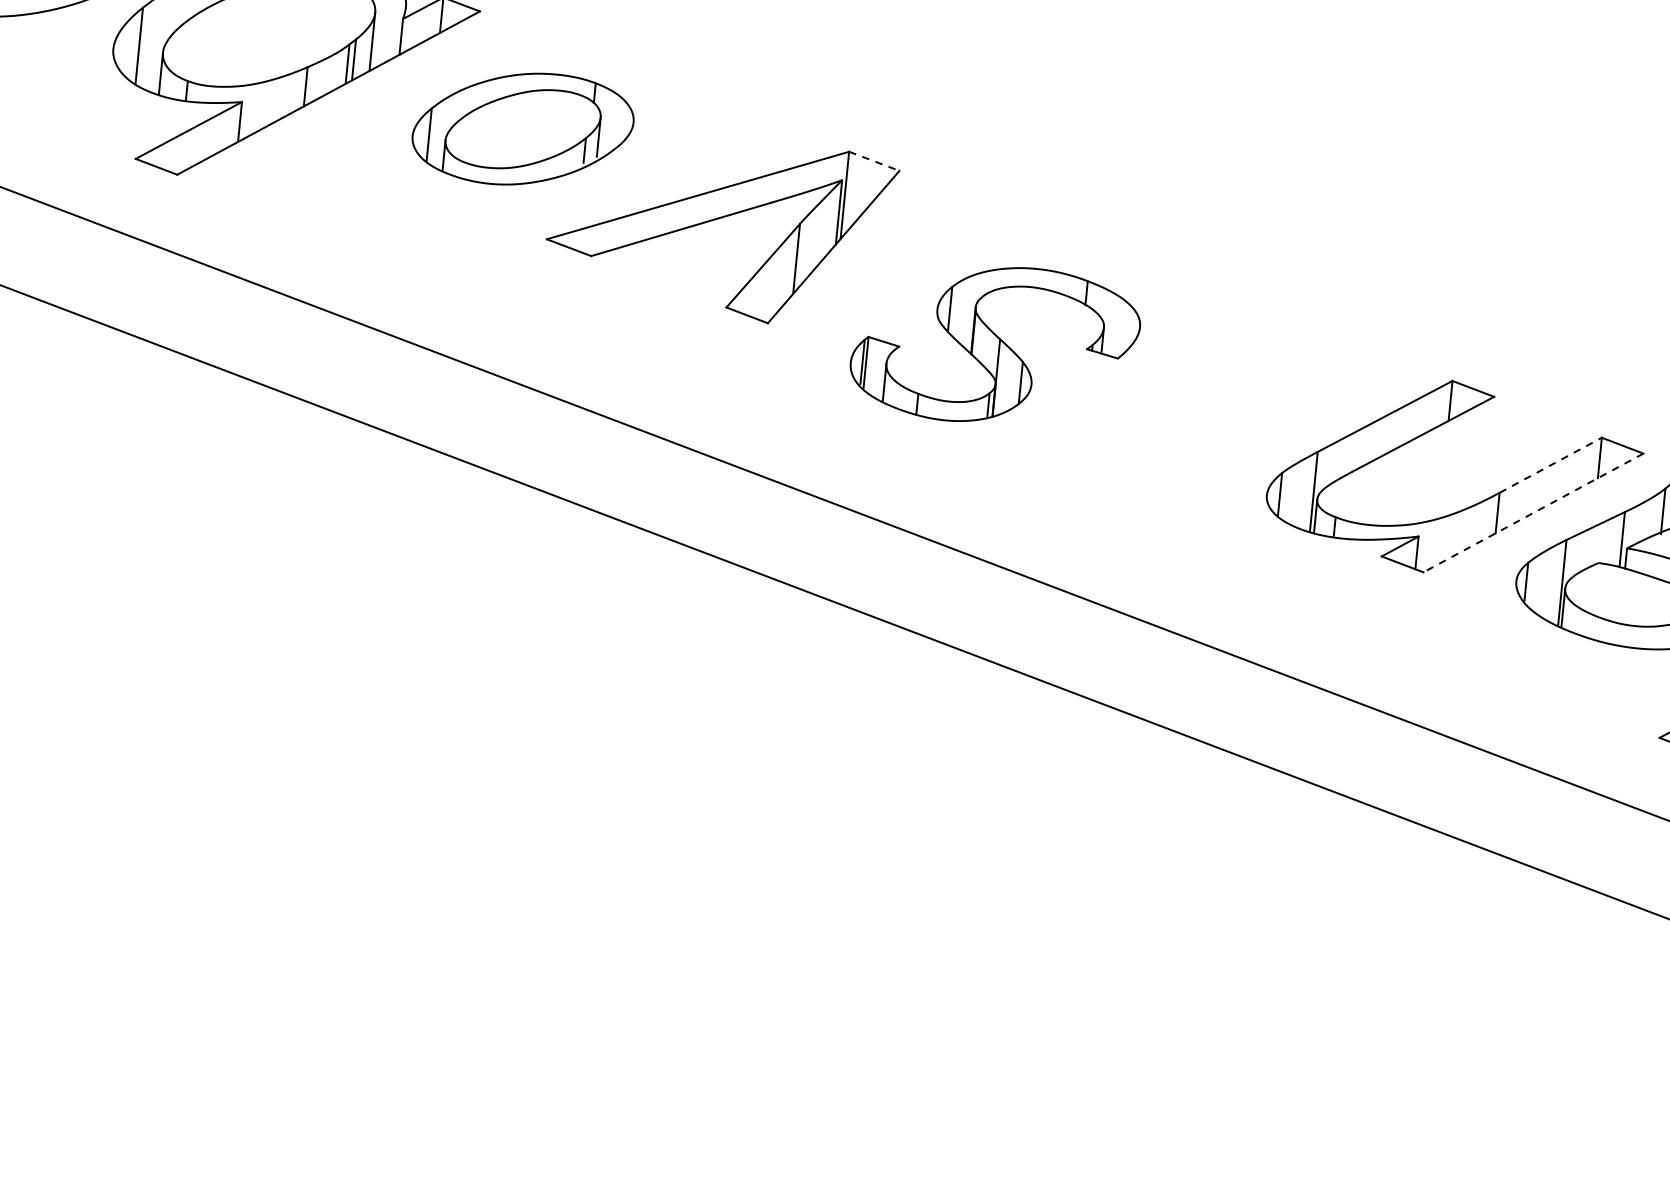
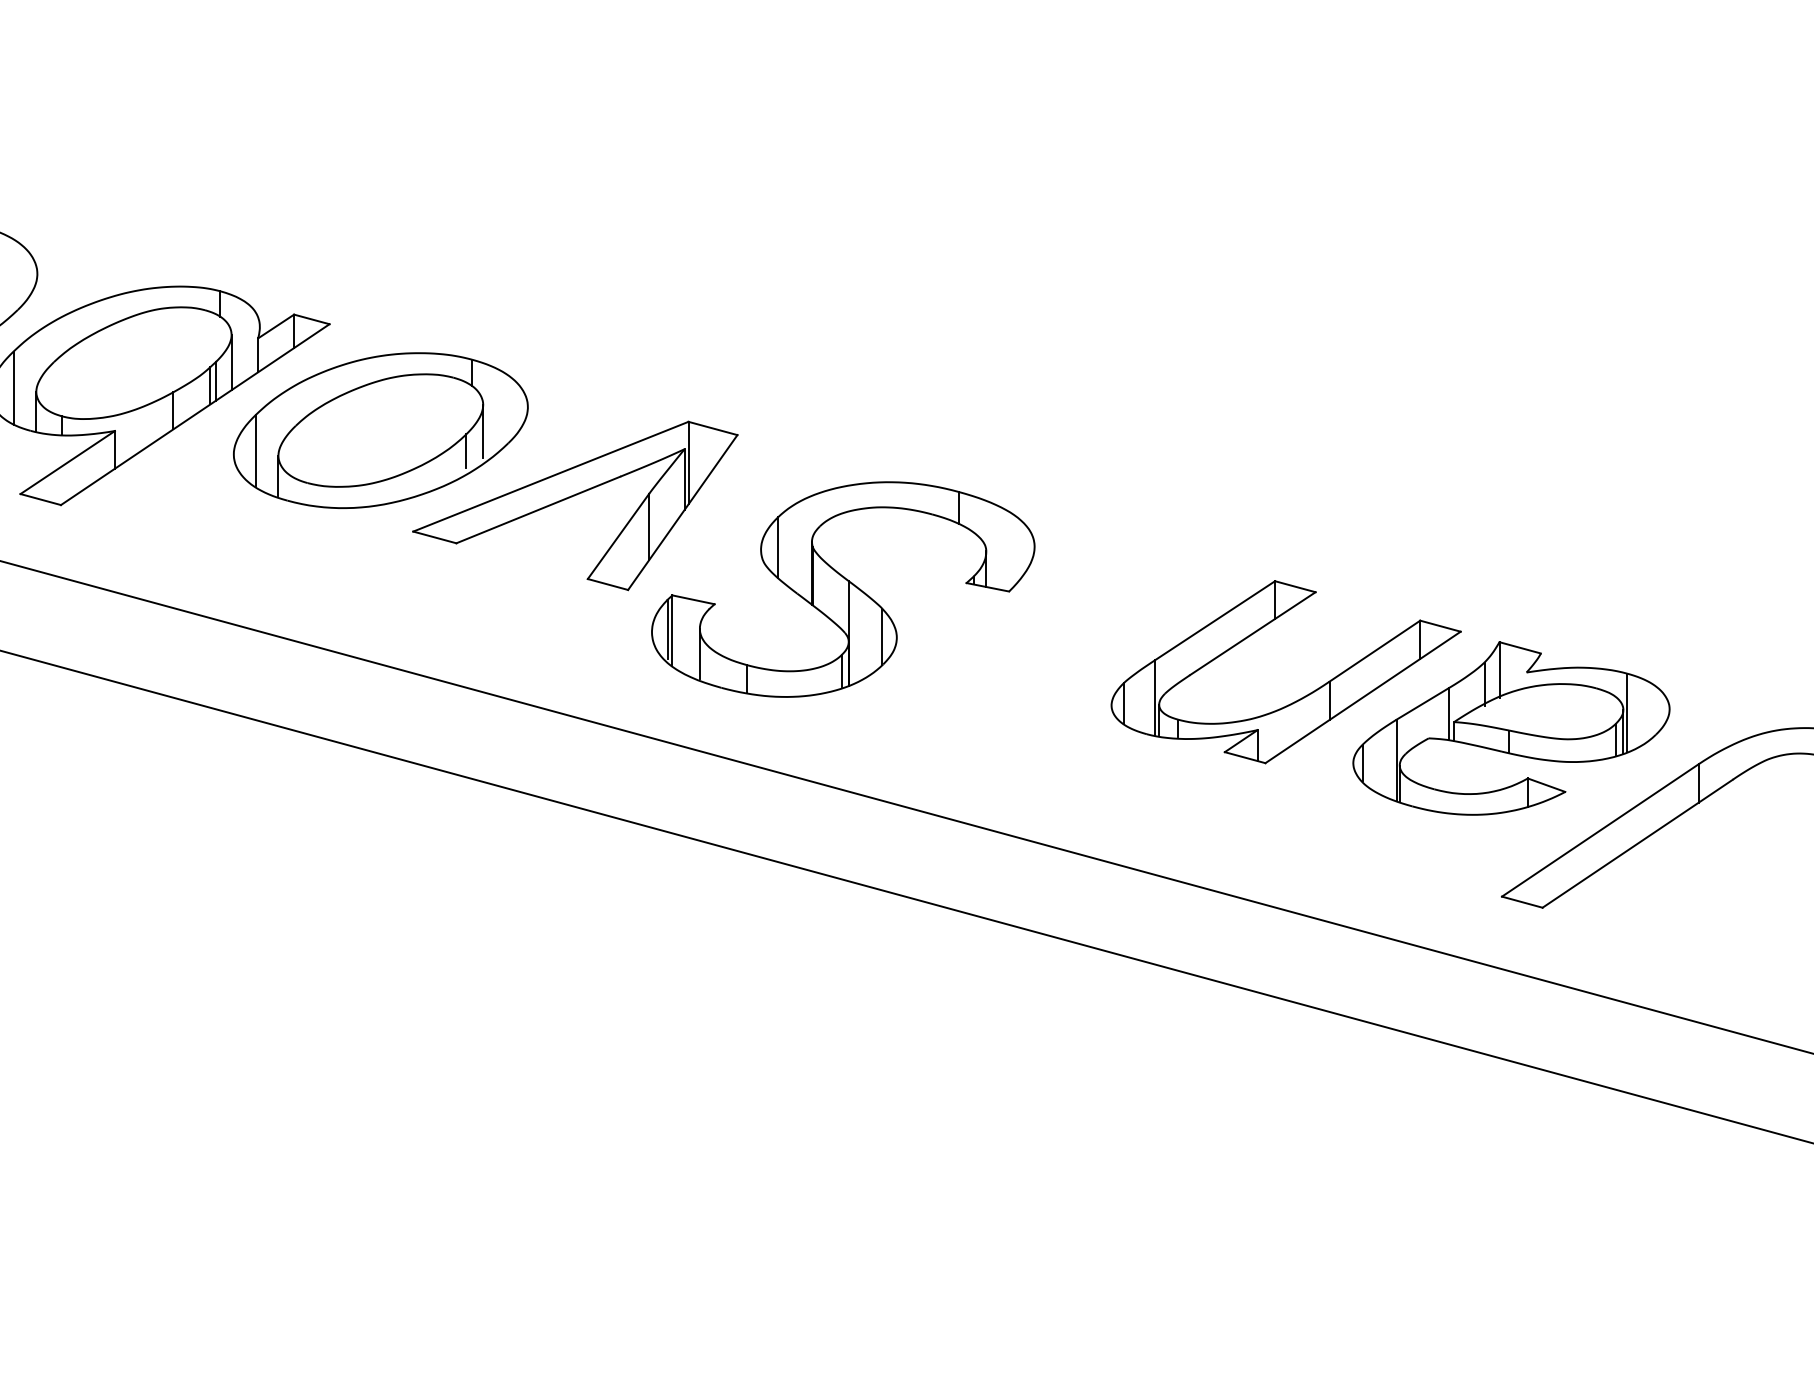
part: (522, 129) -> (380, 430), size x1.43
line: (874, 161) -> (713, 428), dashed -> solid
part: (995, 345) -> (843, 589), size x1.43
line: (1550, 465) -> (1374, 651), dashed -> solid
line: (1533, 513) -> (1363, 697), dashed -> solid

